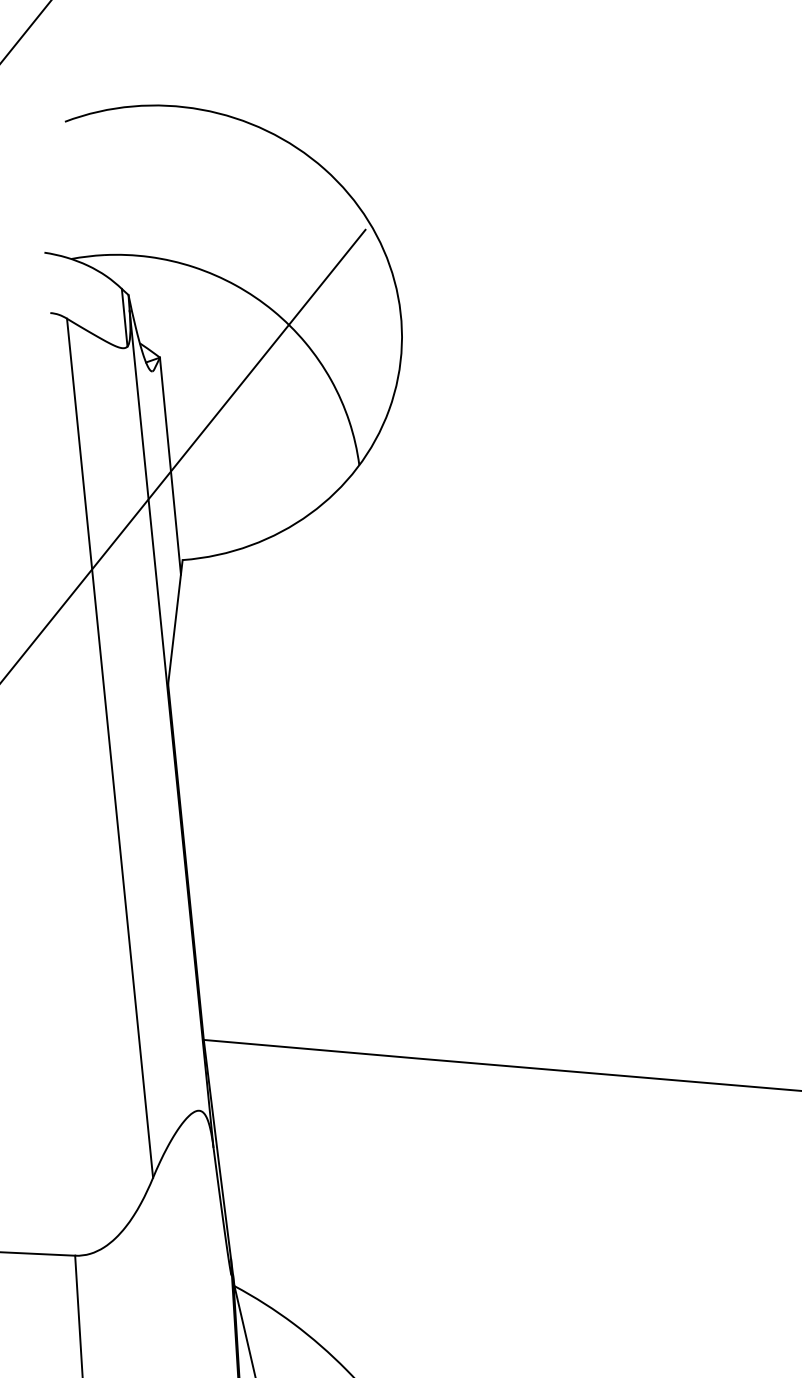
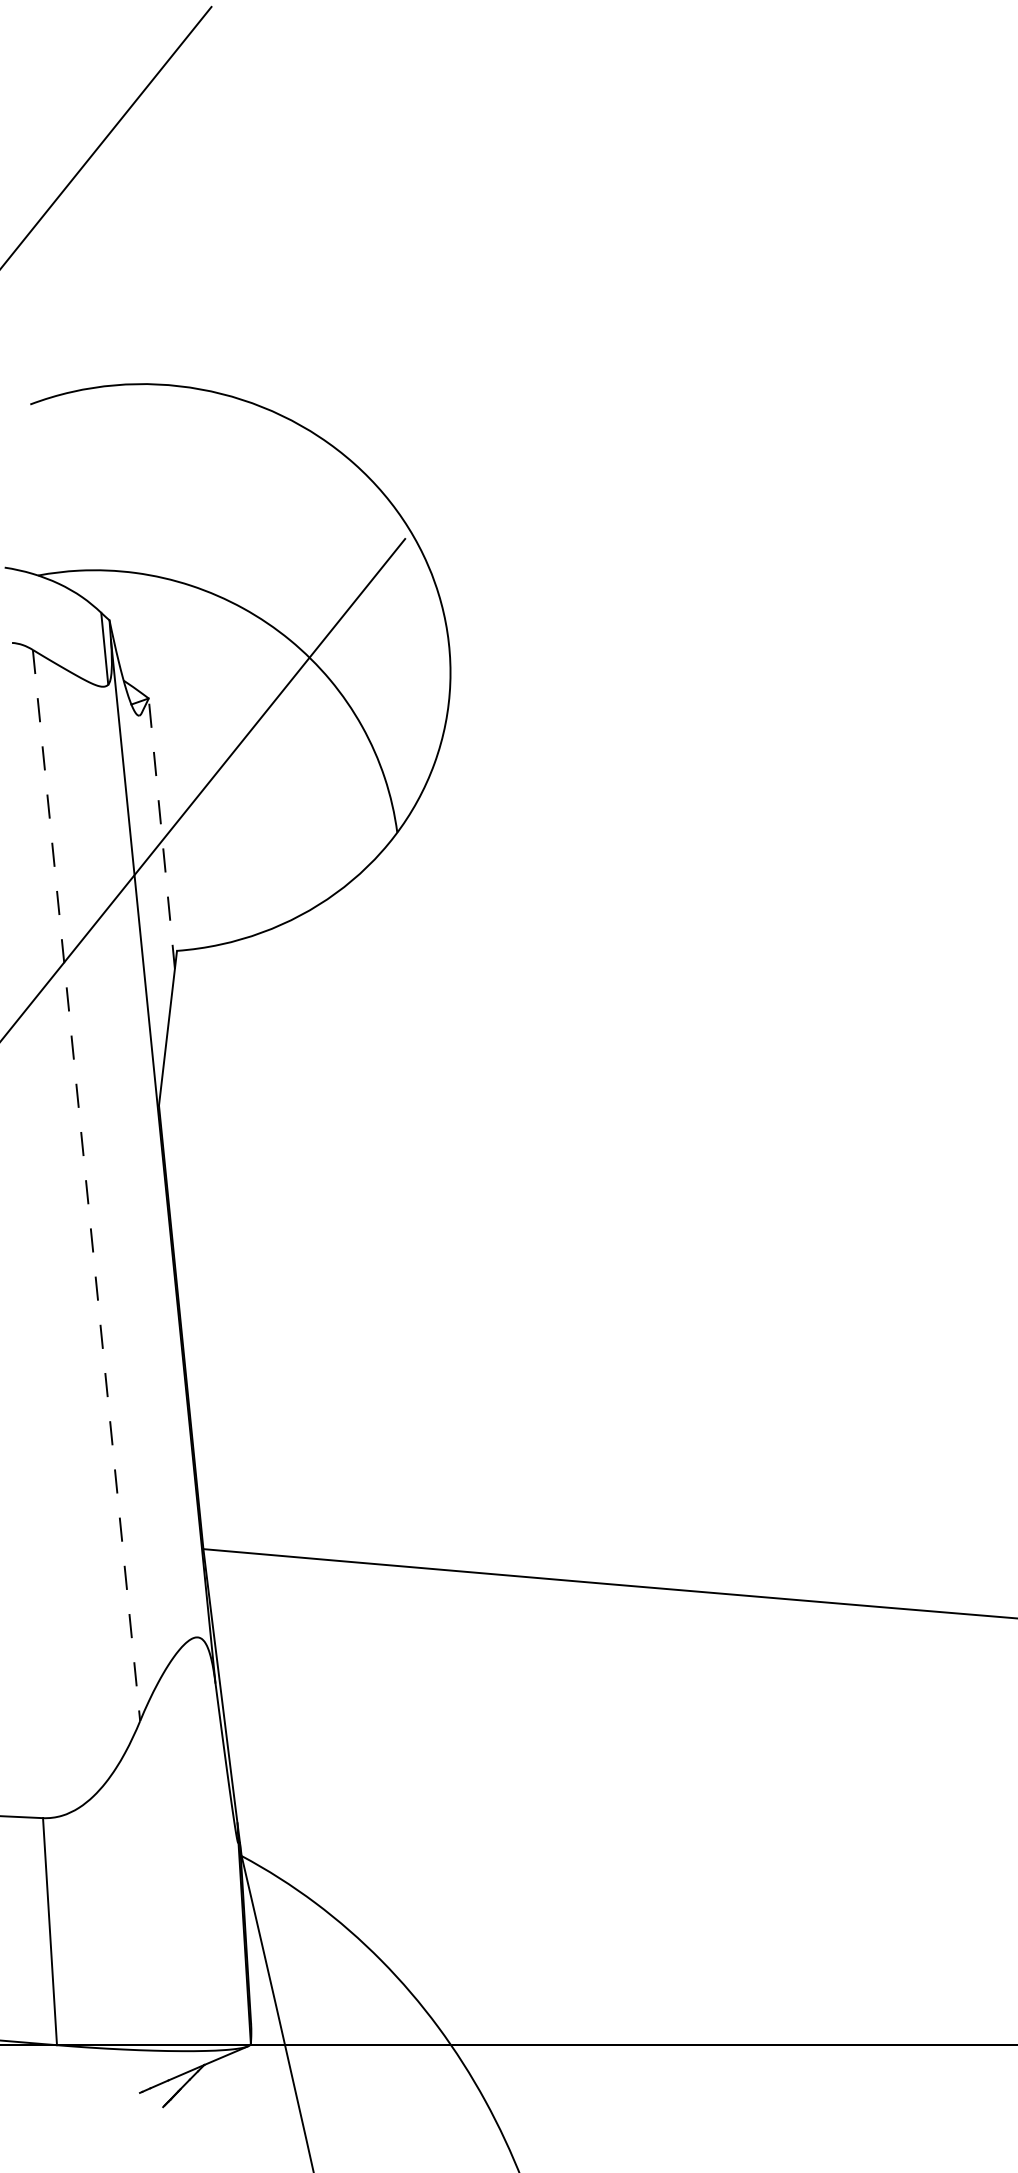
line: (170, 465) -> (161, 833), solid -> dashed
line: (110, 749) -> (86, 1186), solid -> dashed

